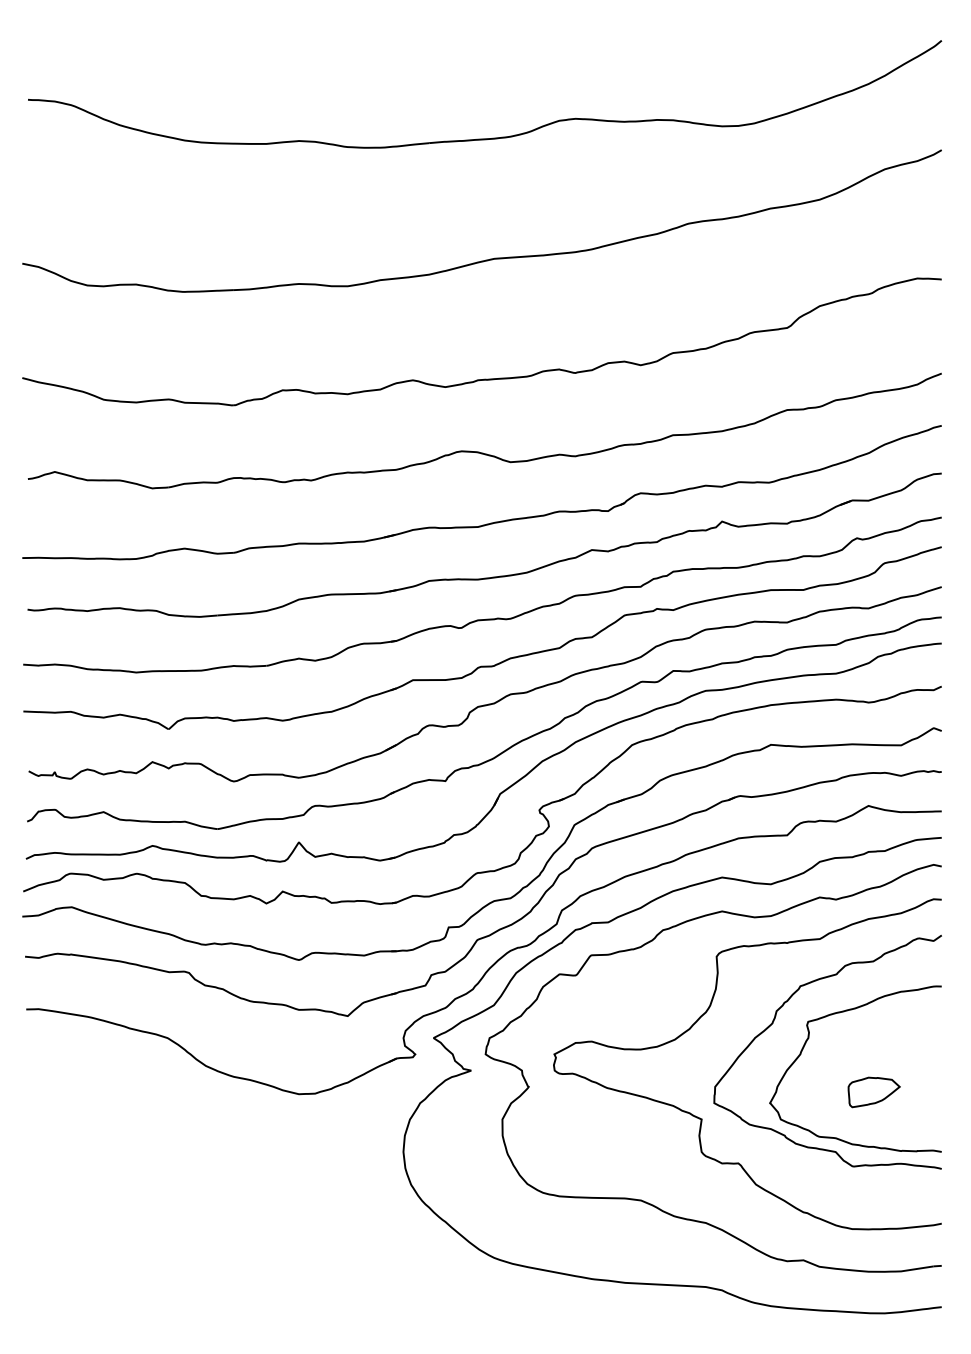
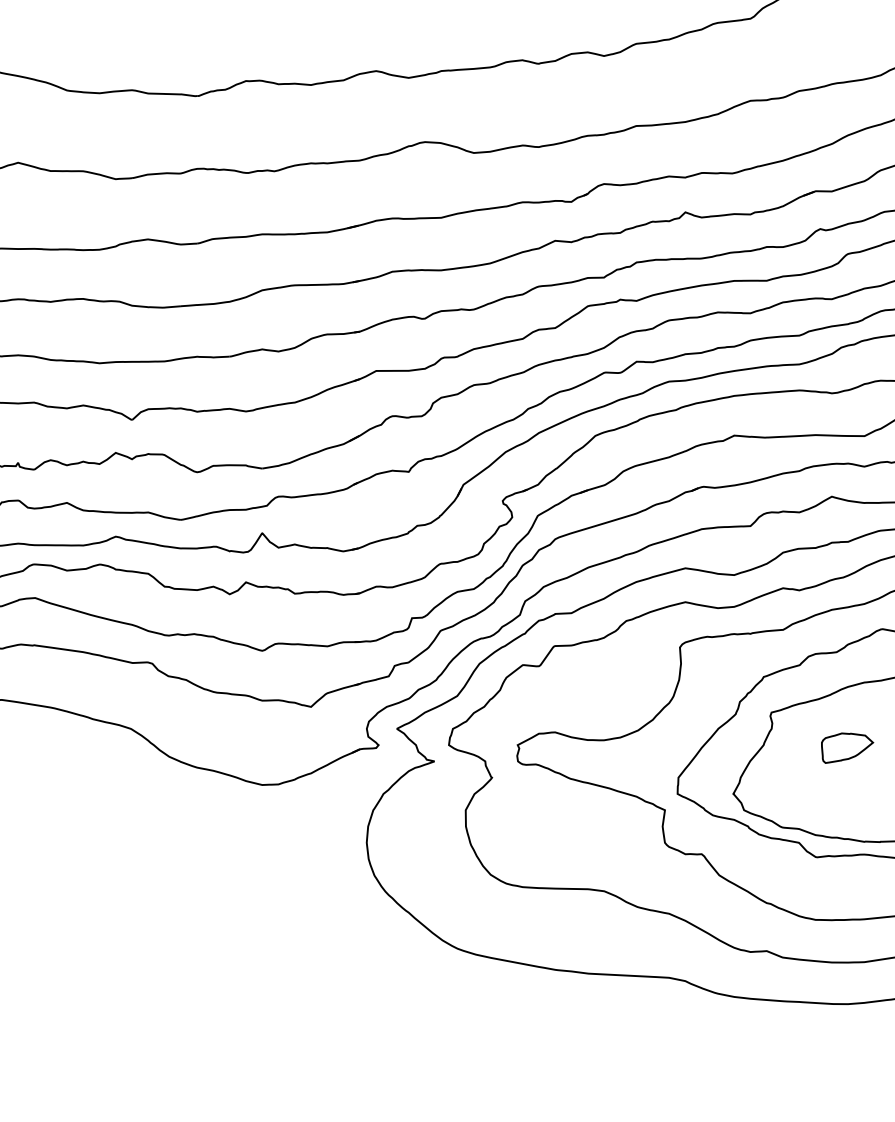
part: (873, 1092) -> (846, 748), moved

